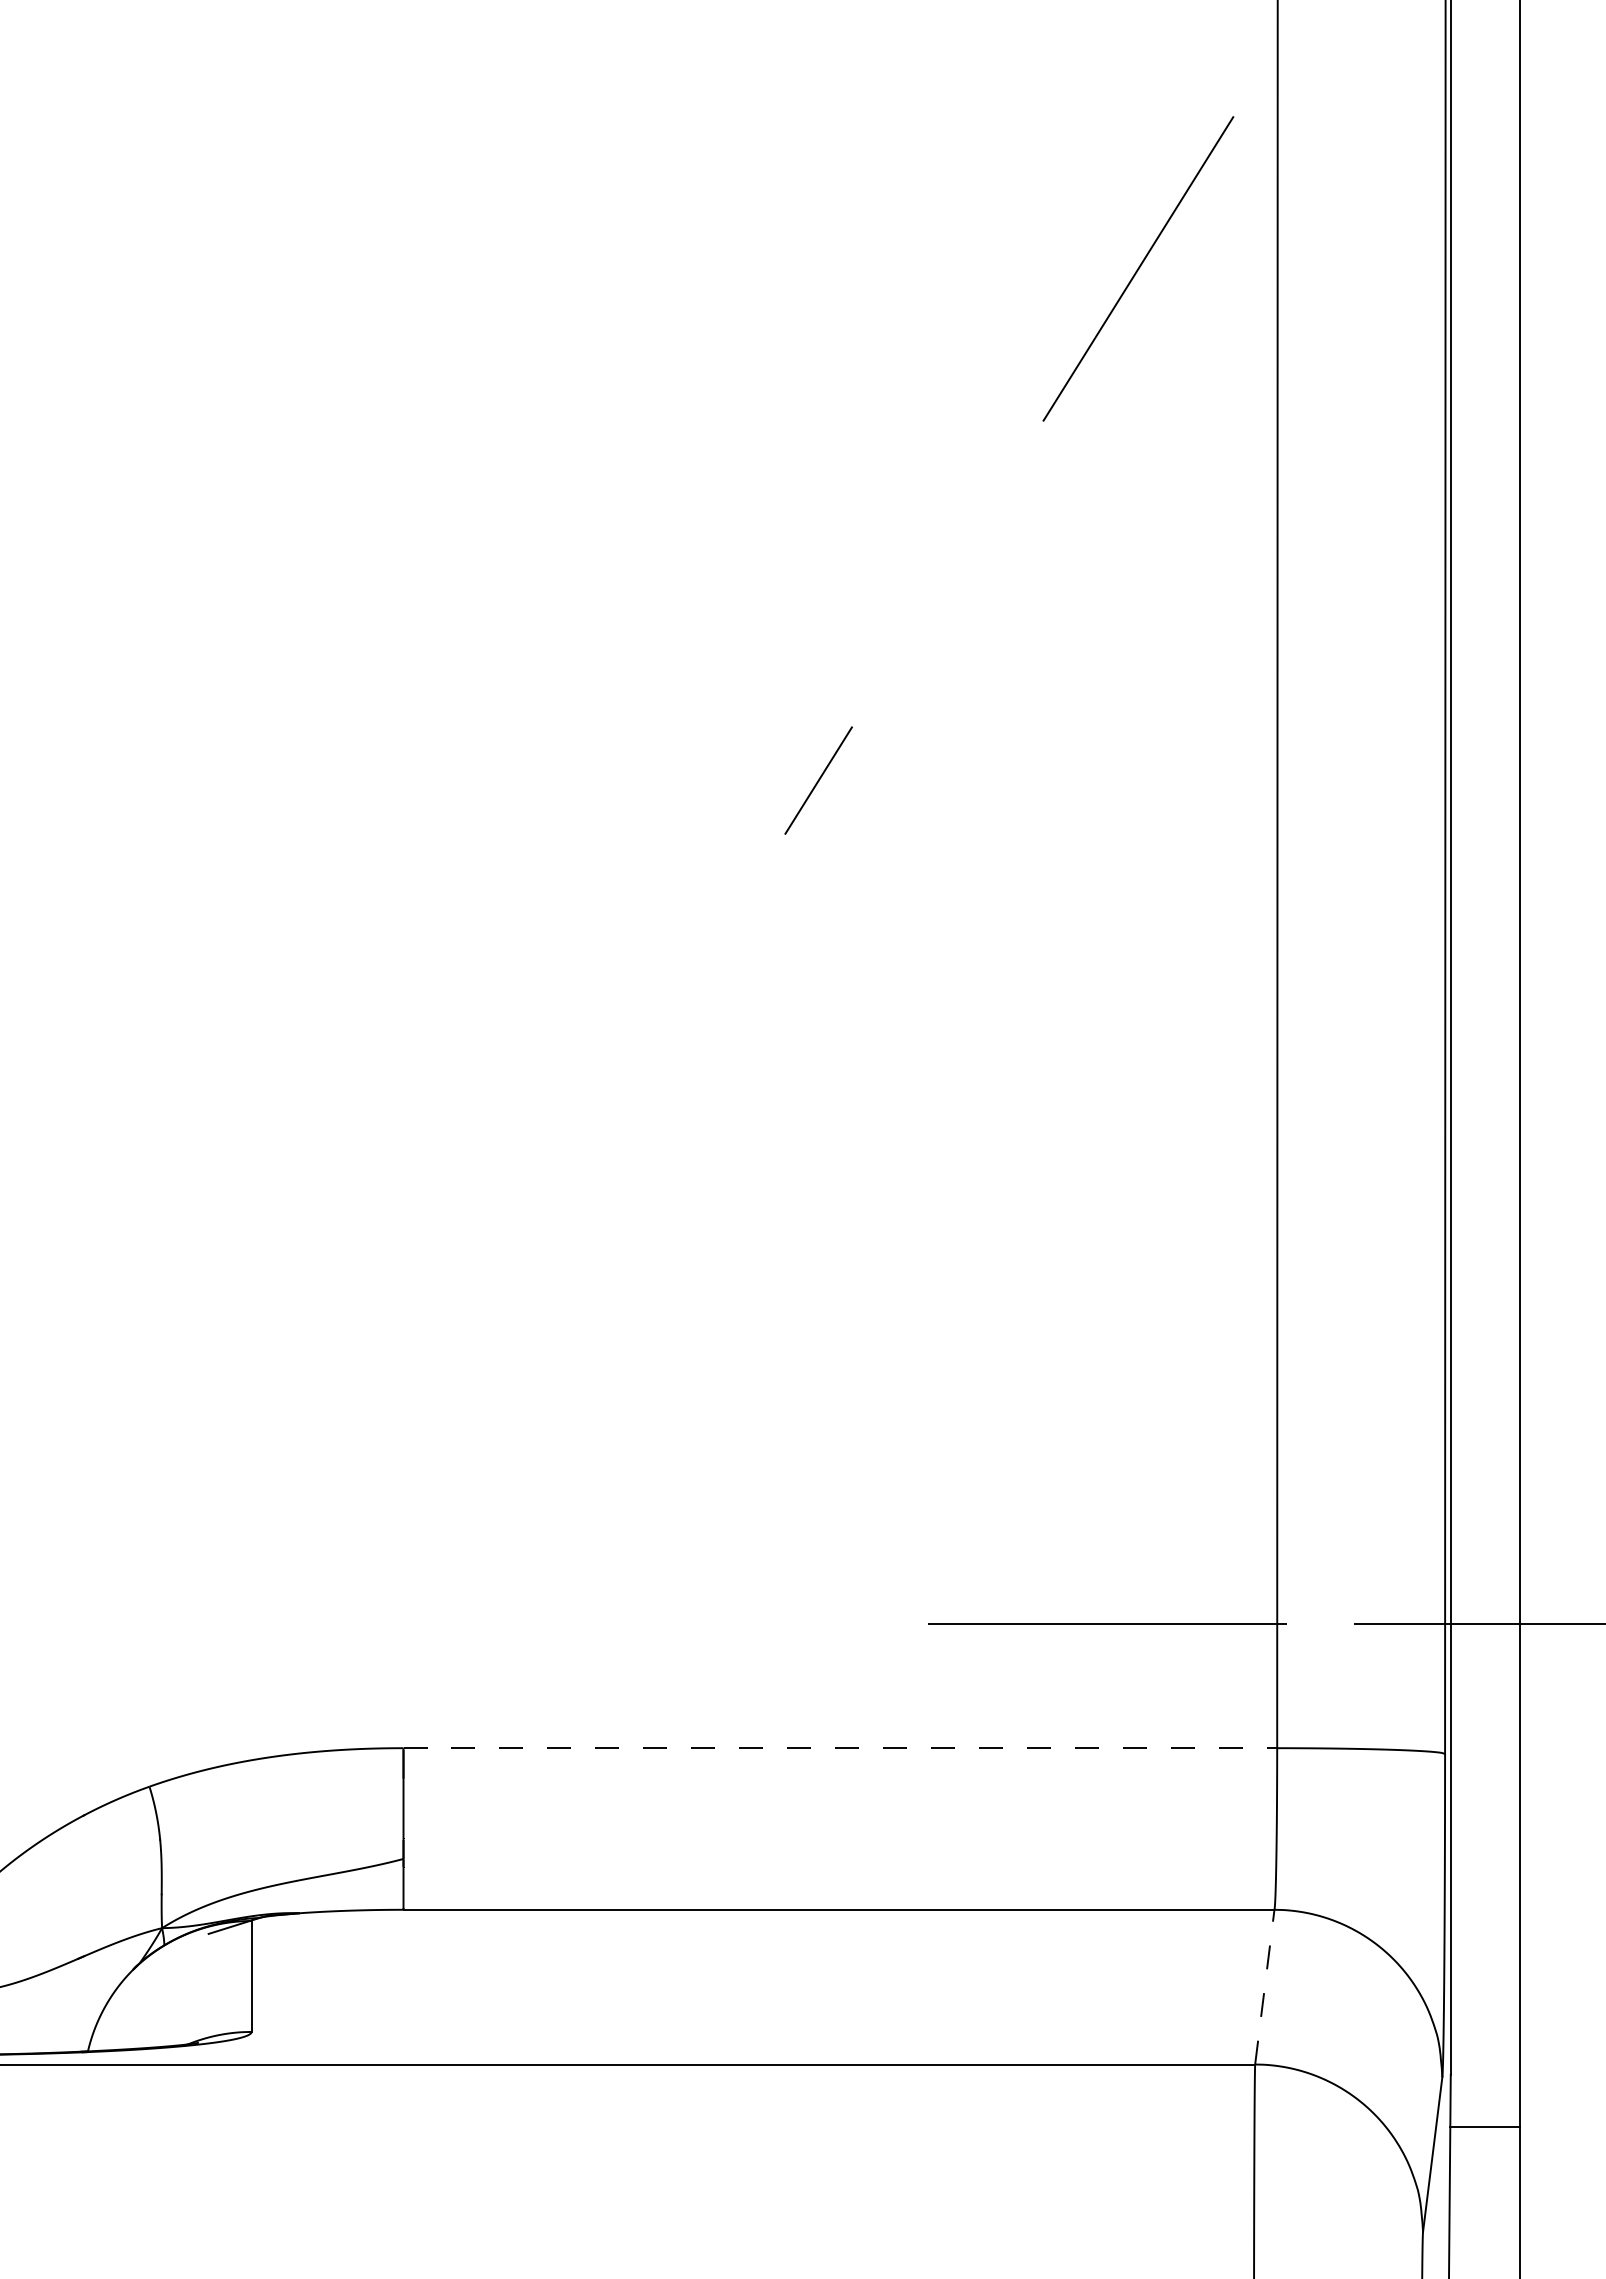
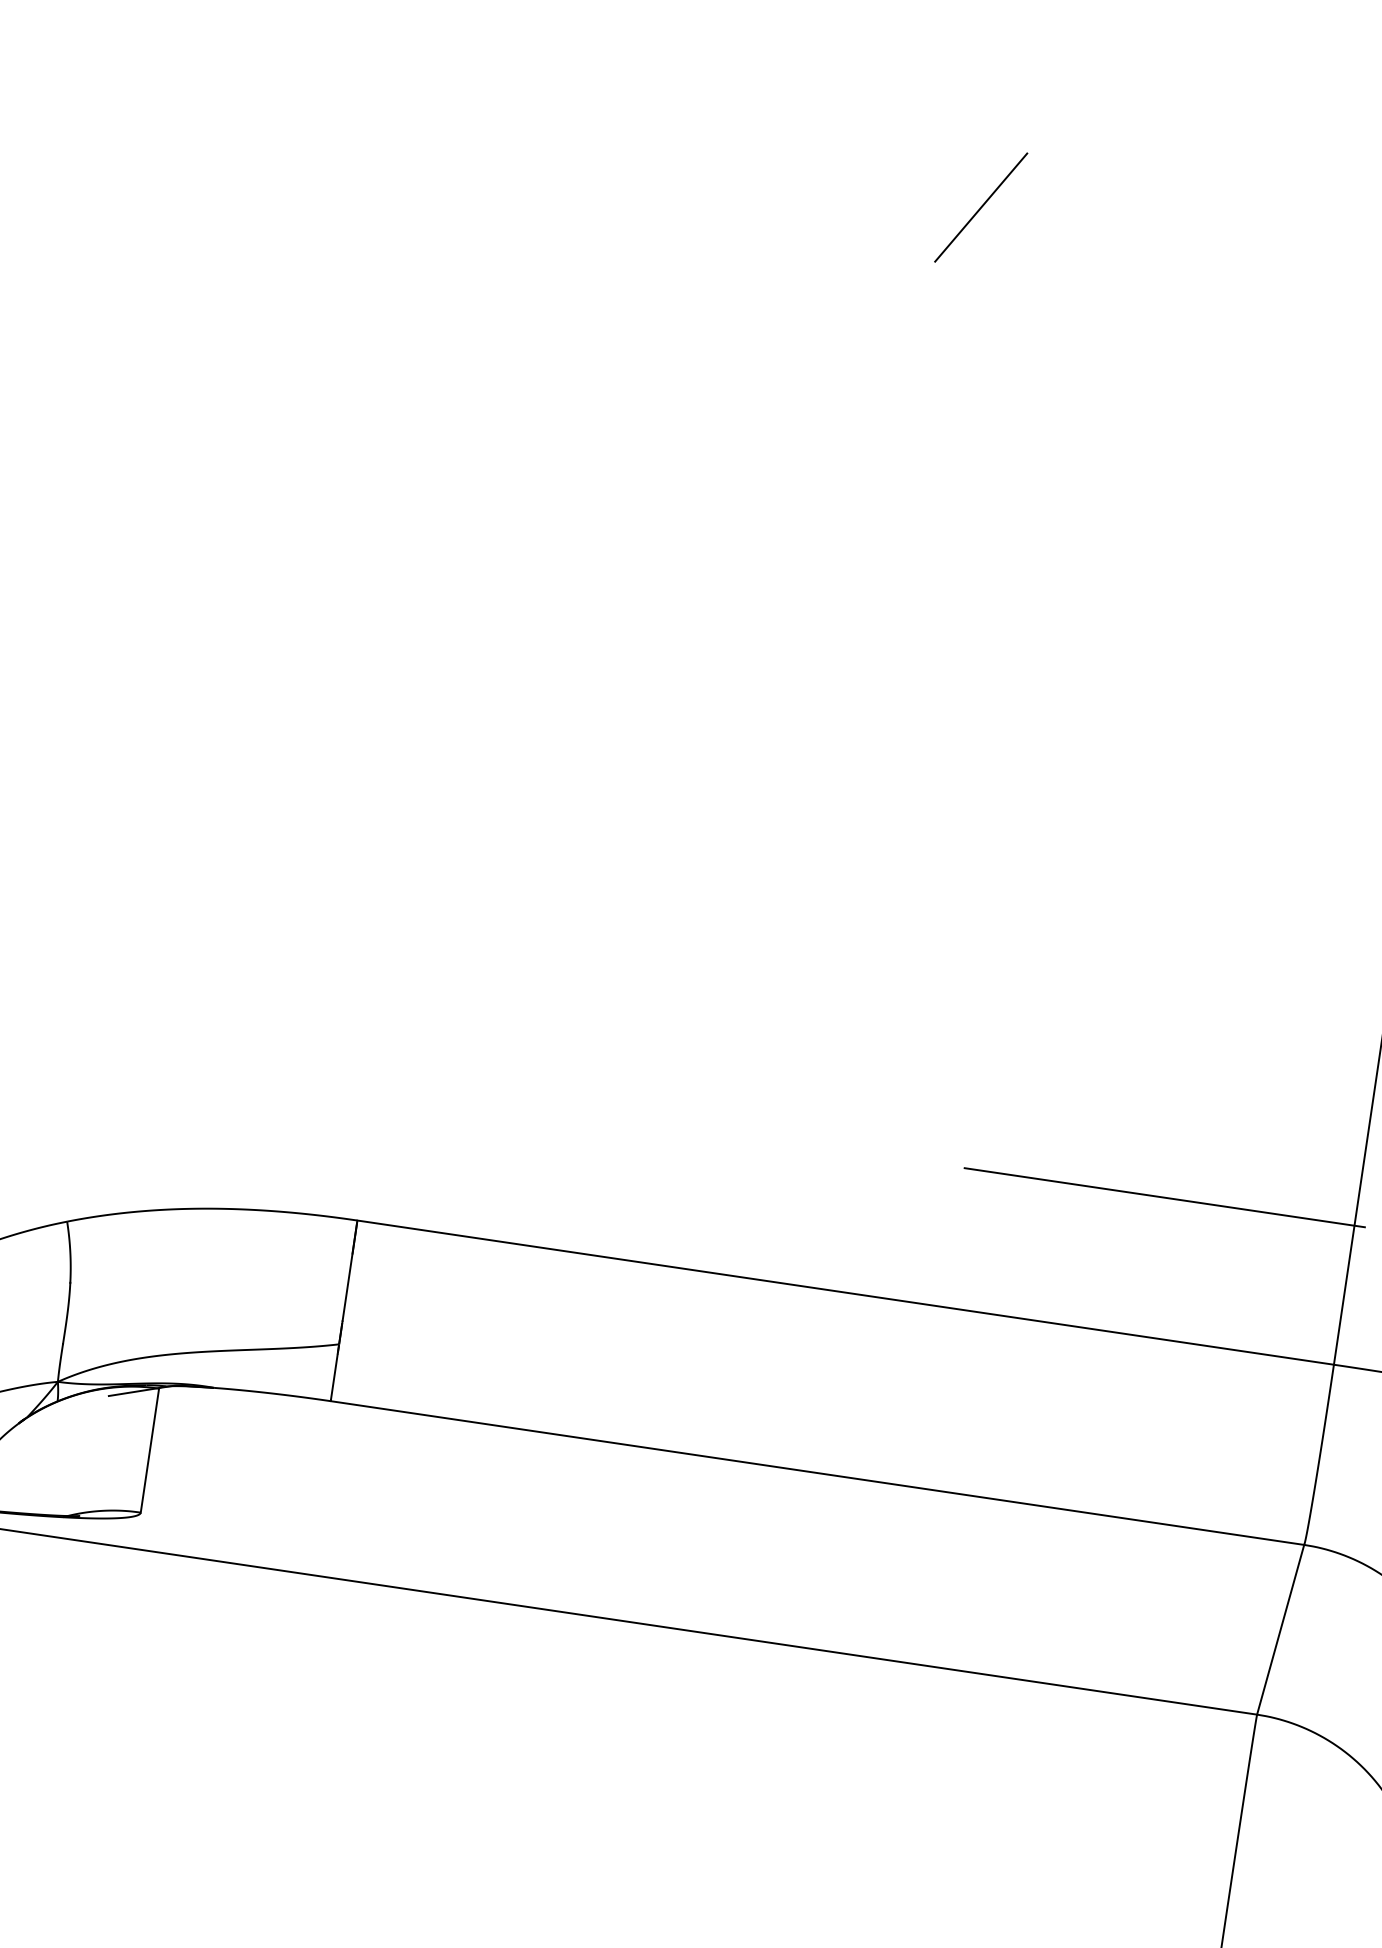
line: (840, 1748) -> (845, 1293), dashed -> solid
line: (1264, 1987) -> (1280, 1630), dashed -> solid

